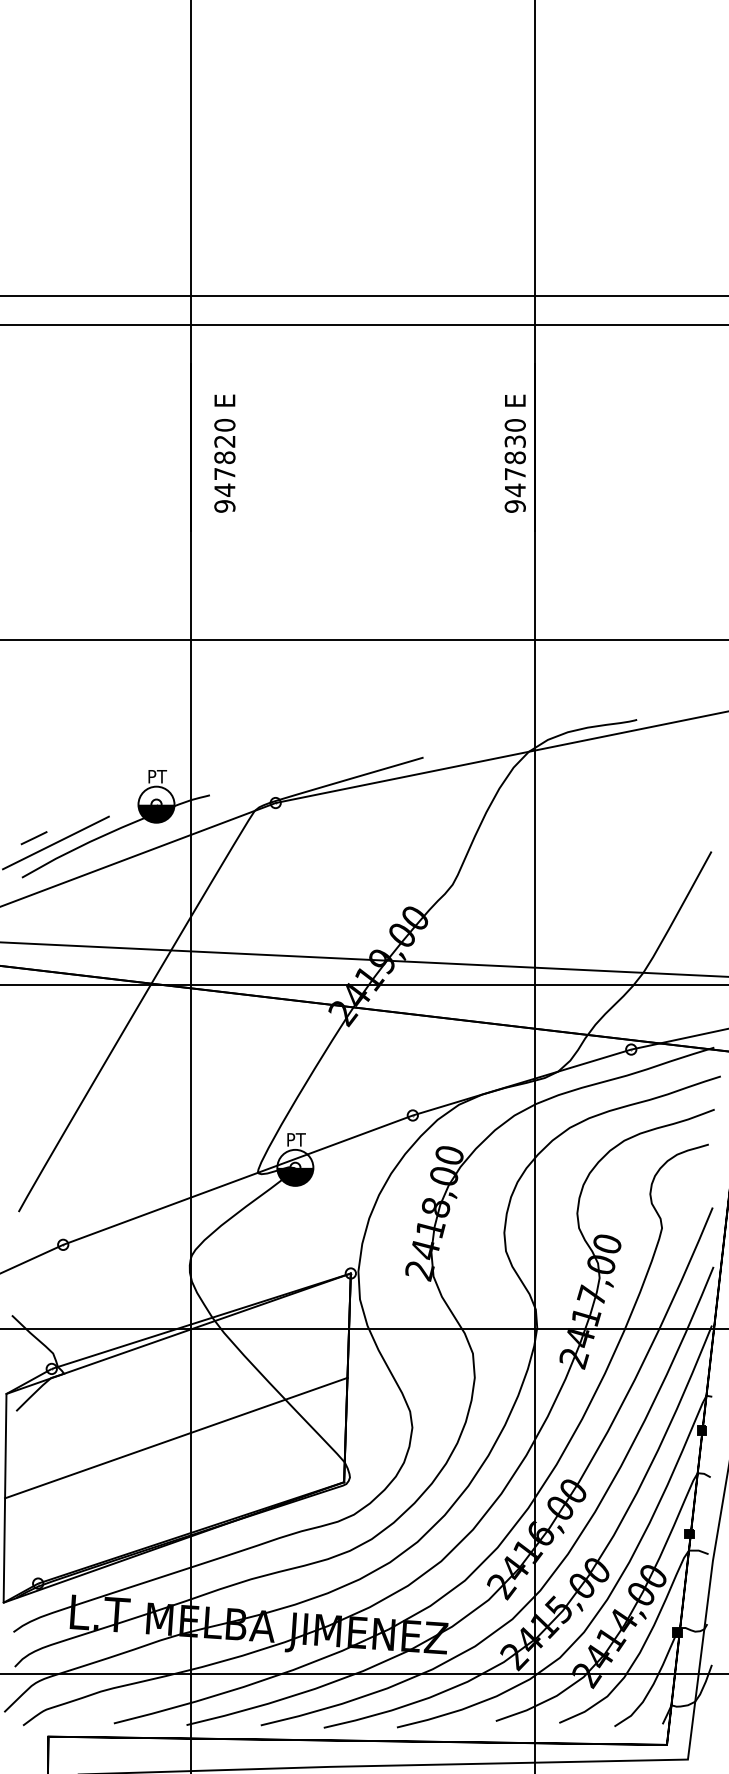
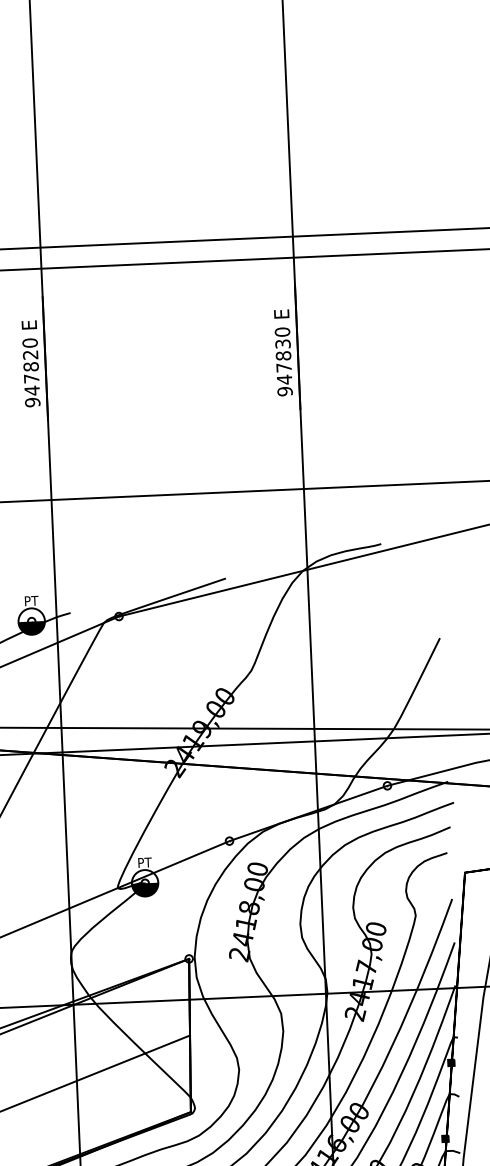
text: (224, 453) -> (30, 363), moved

